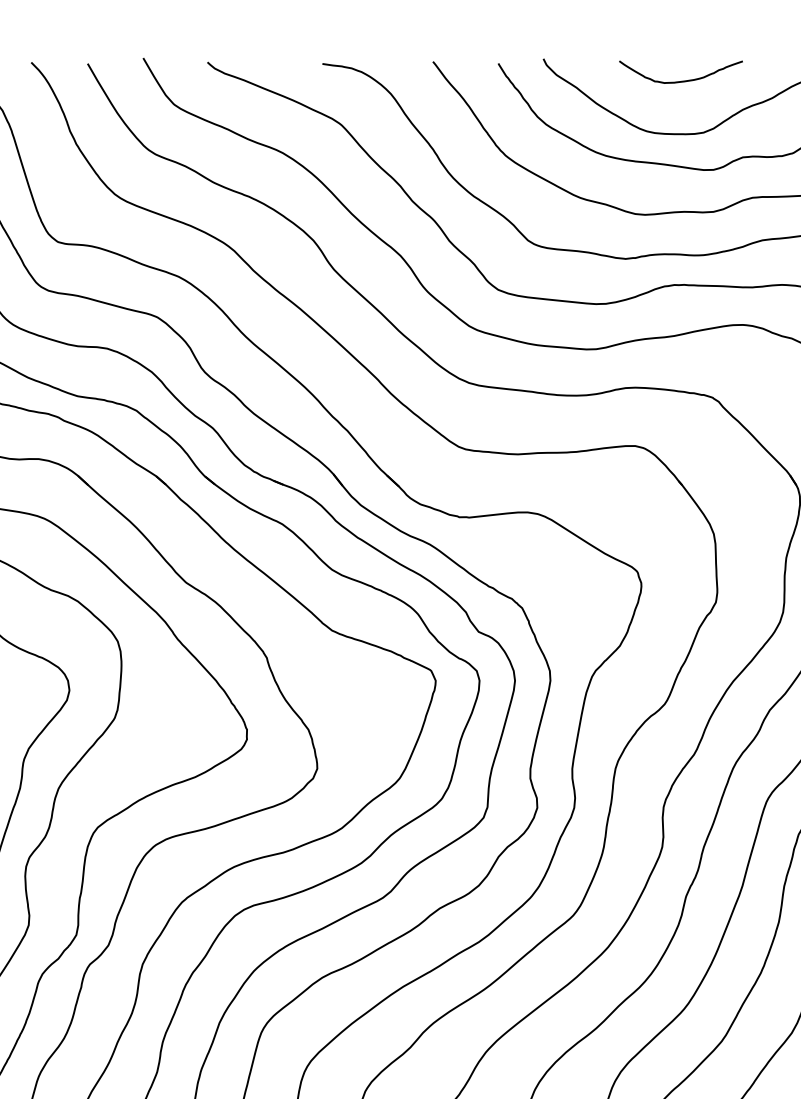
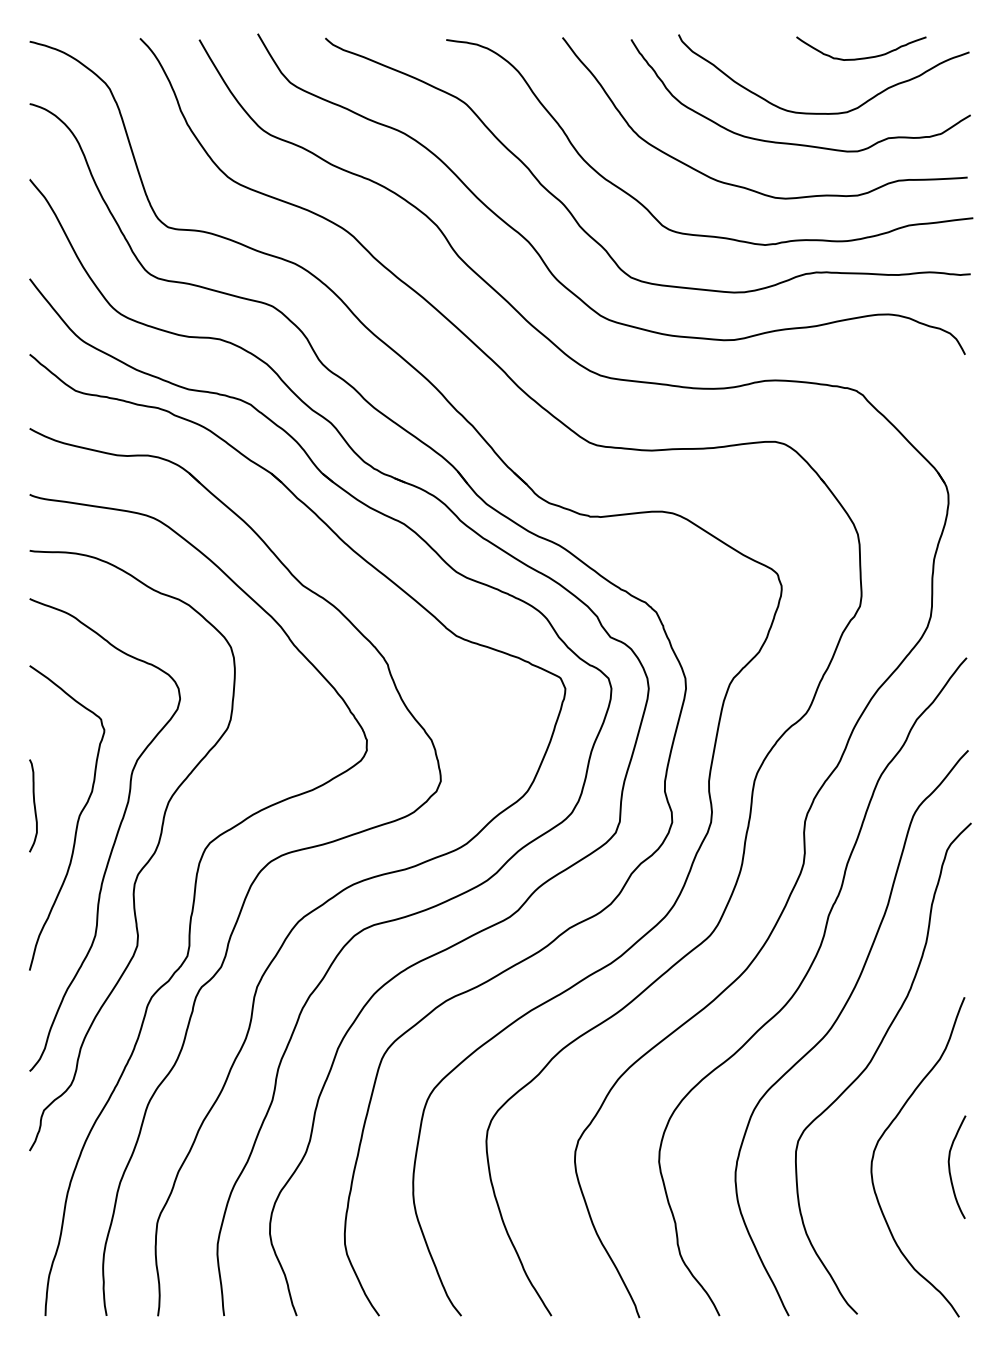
curve: (681, 80) -> (861, 57), moved

